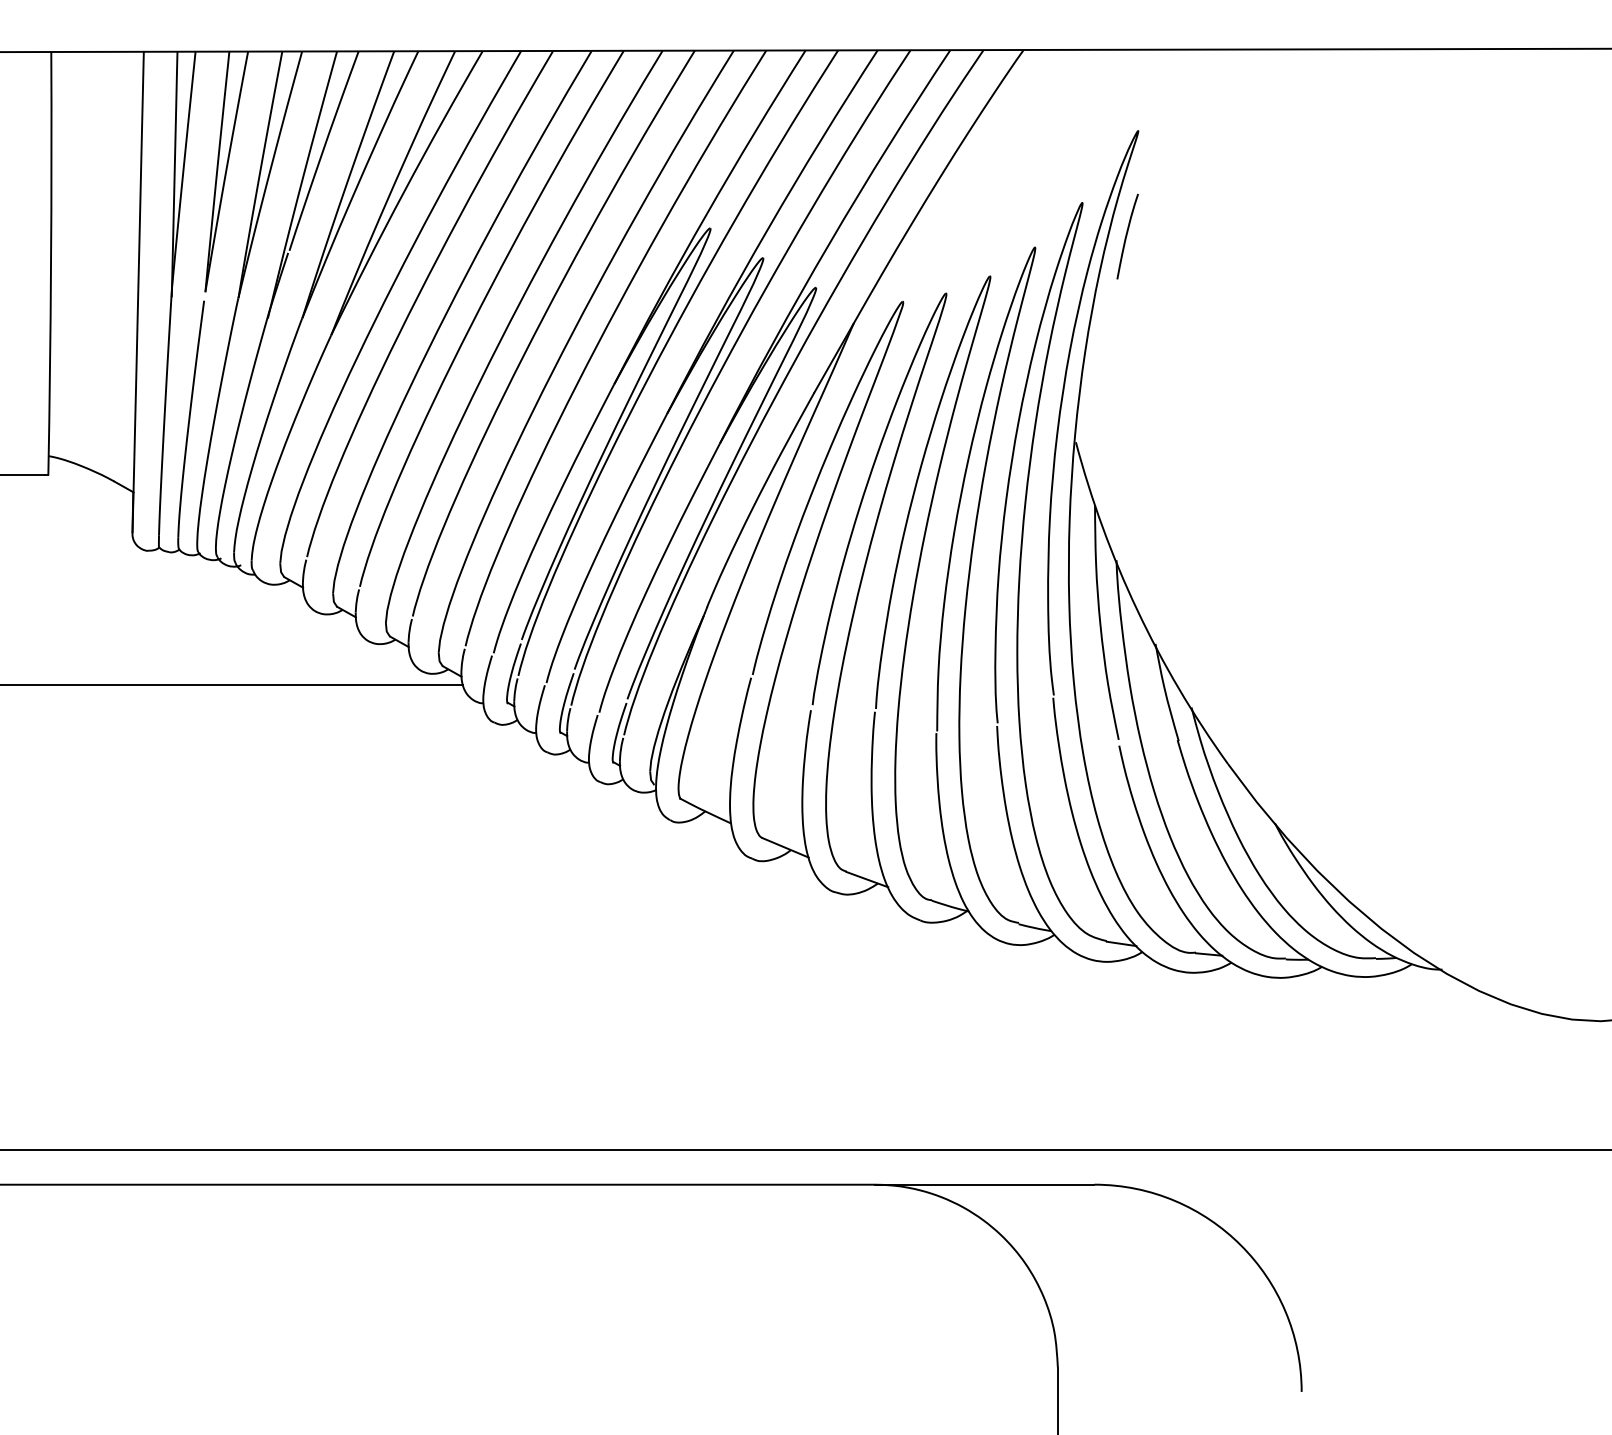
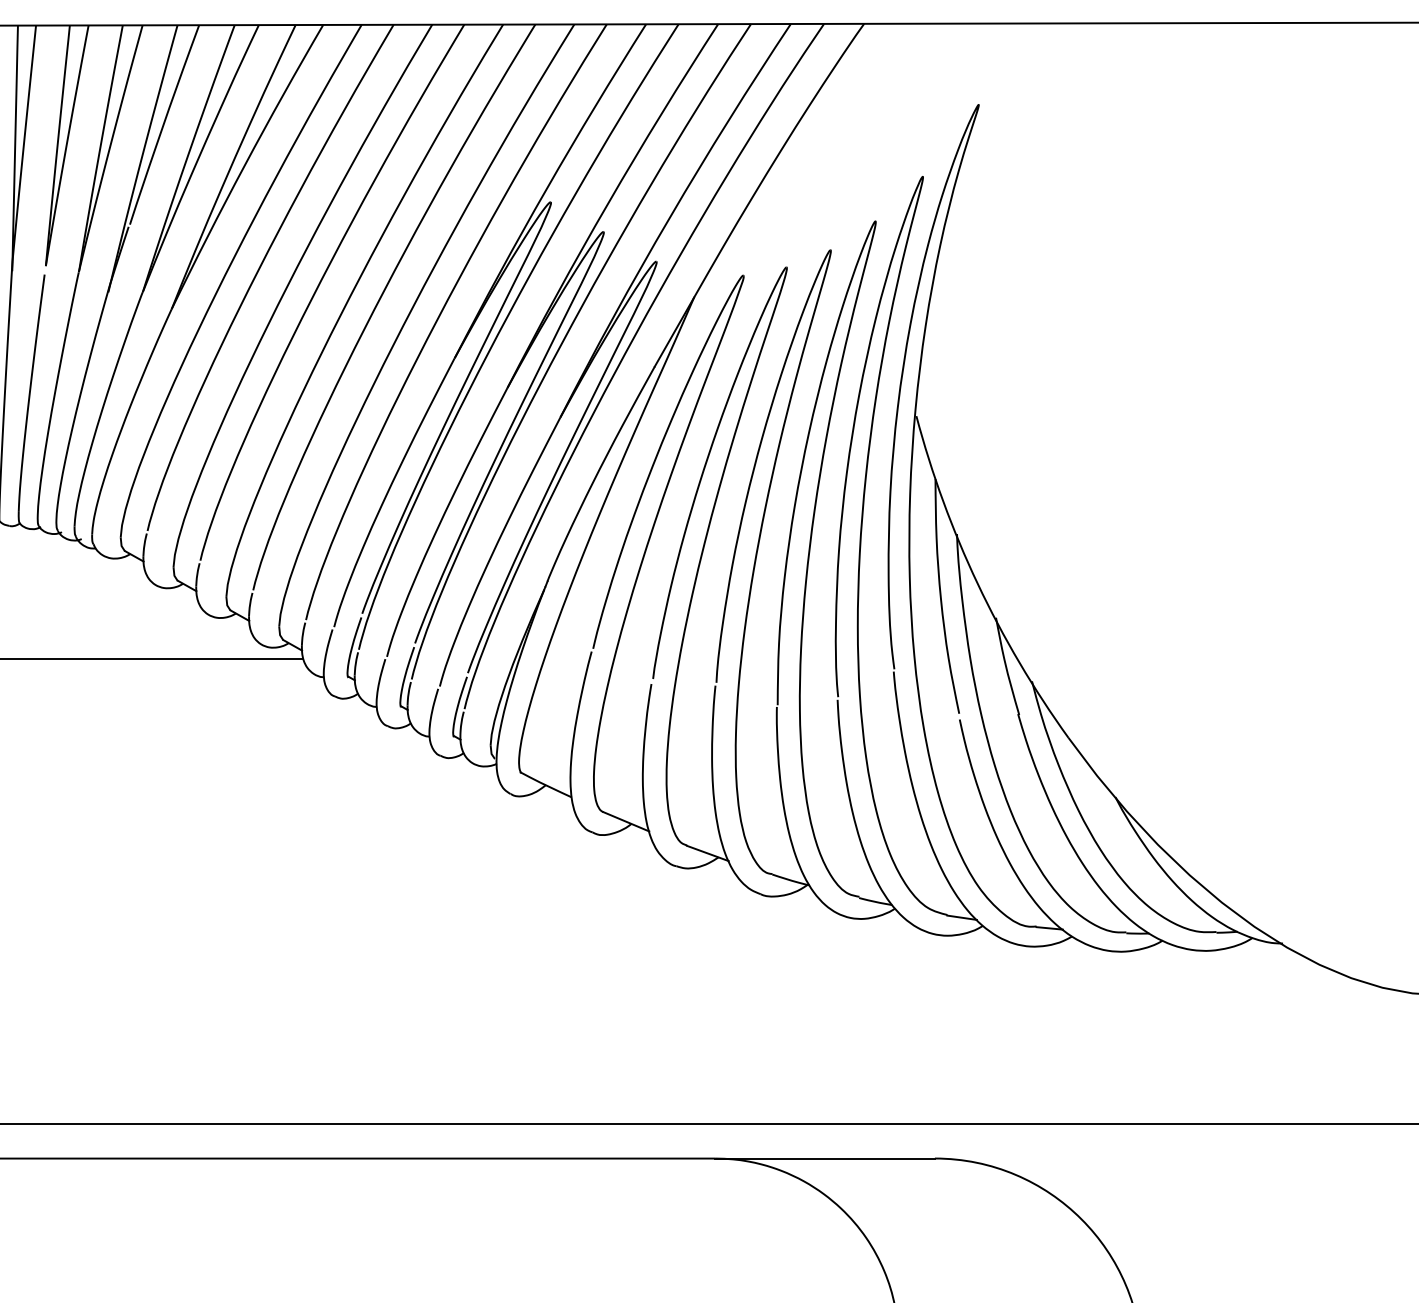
curve: (1127, 236) -> (967, 210), removed

